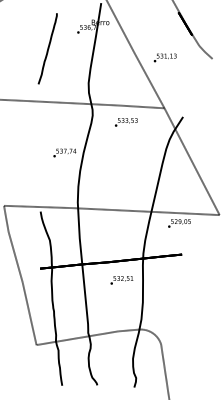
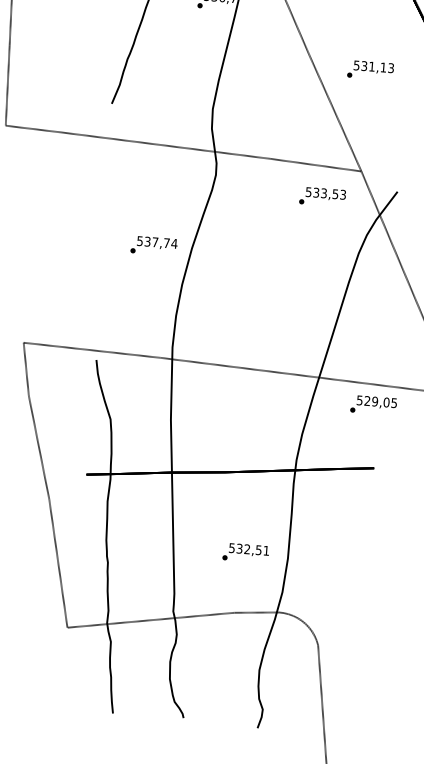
text: (126, 122) -> (323, 197), moved
text: (121, 280) -> (245, 553), moved

